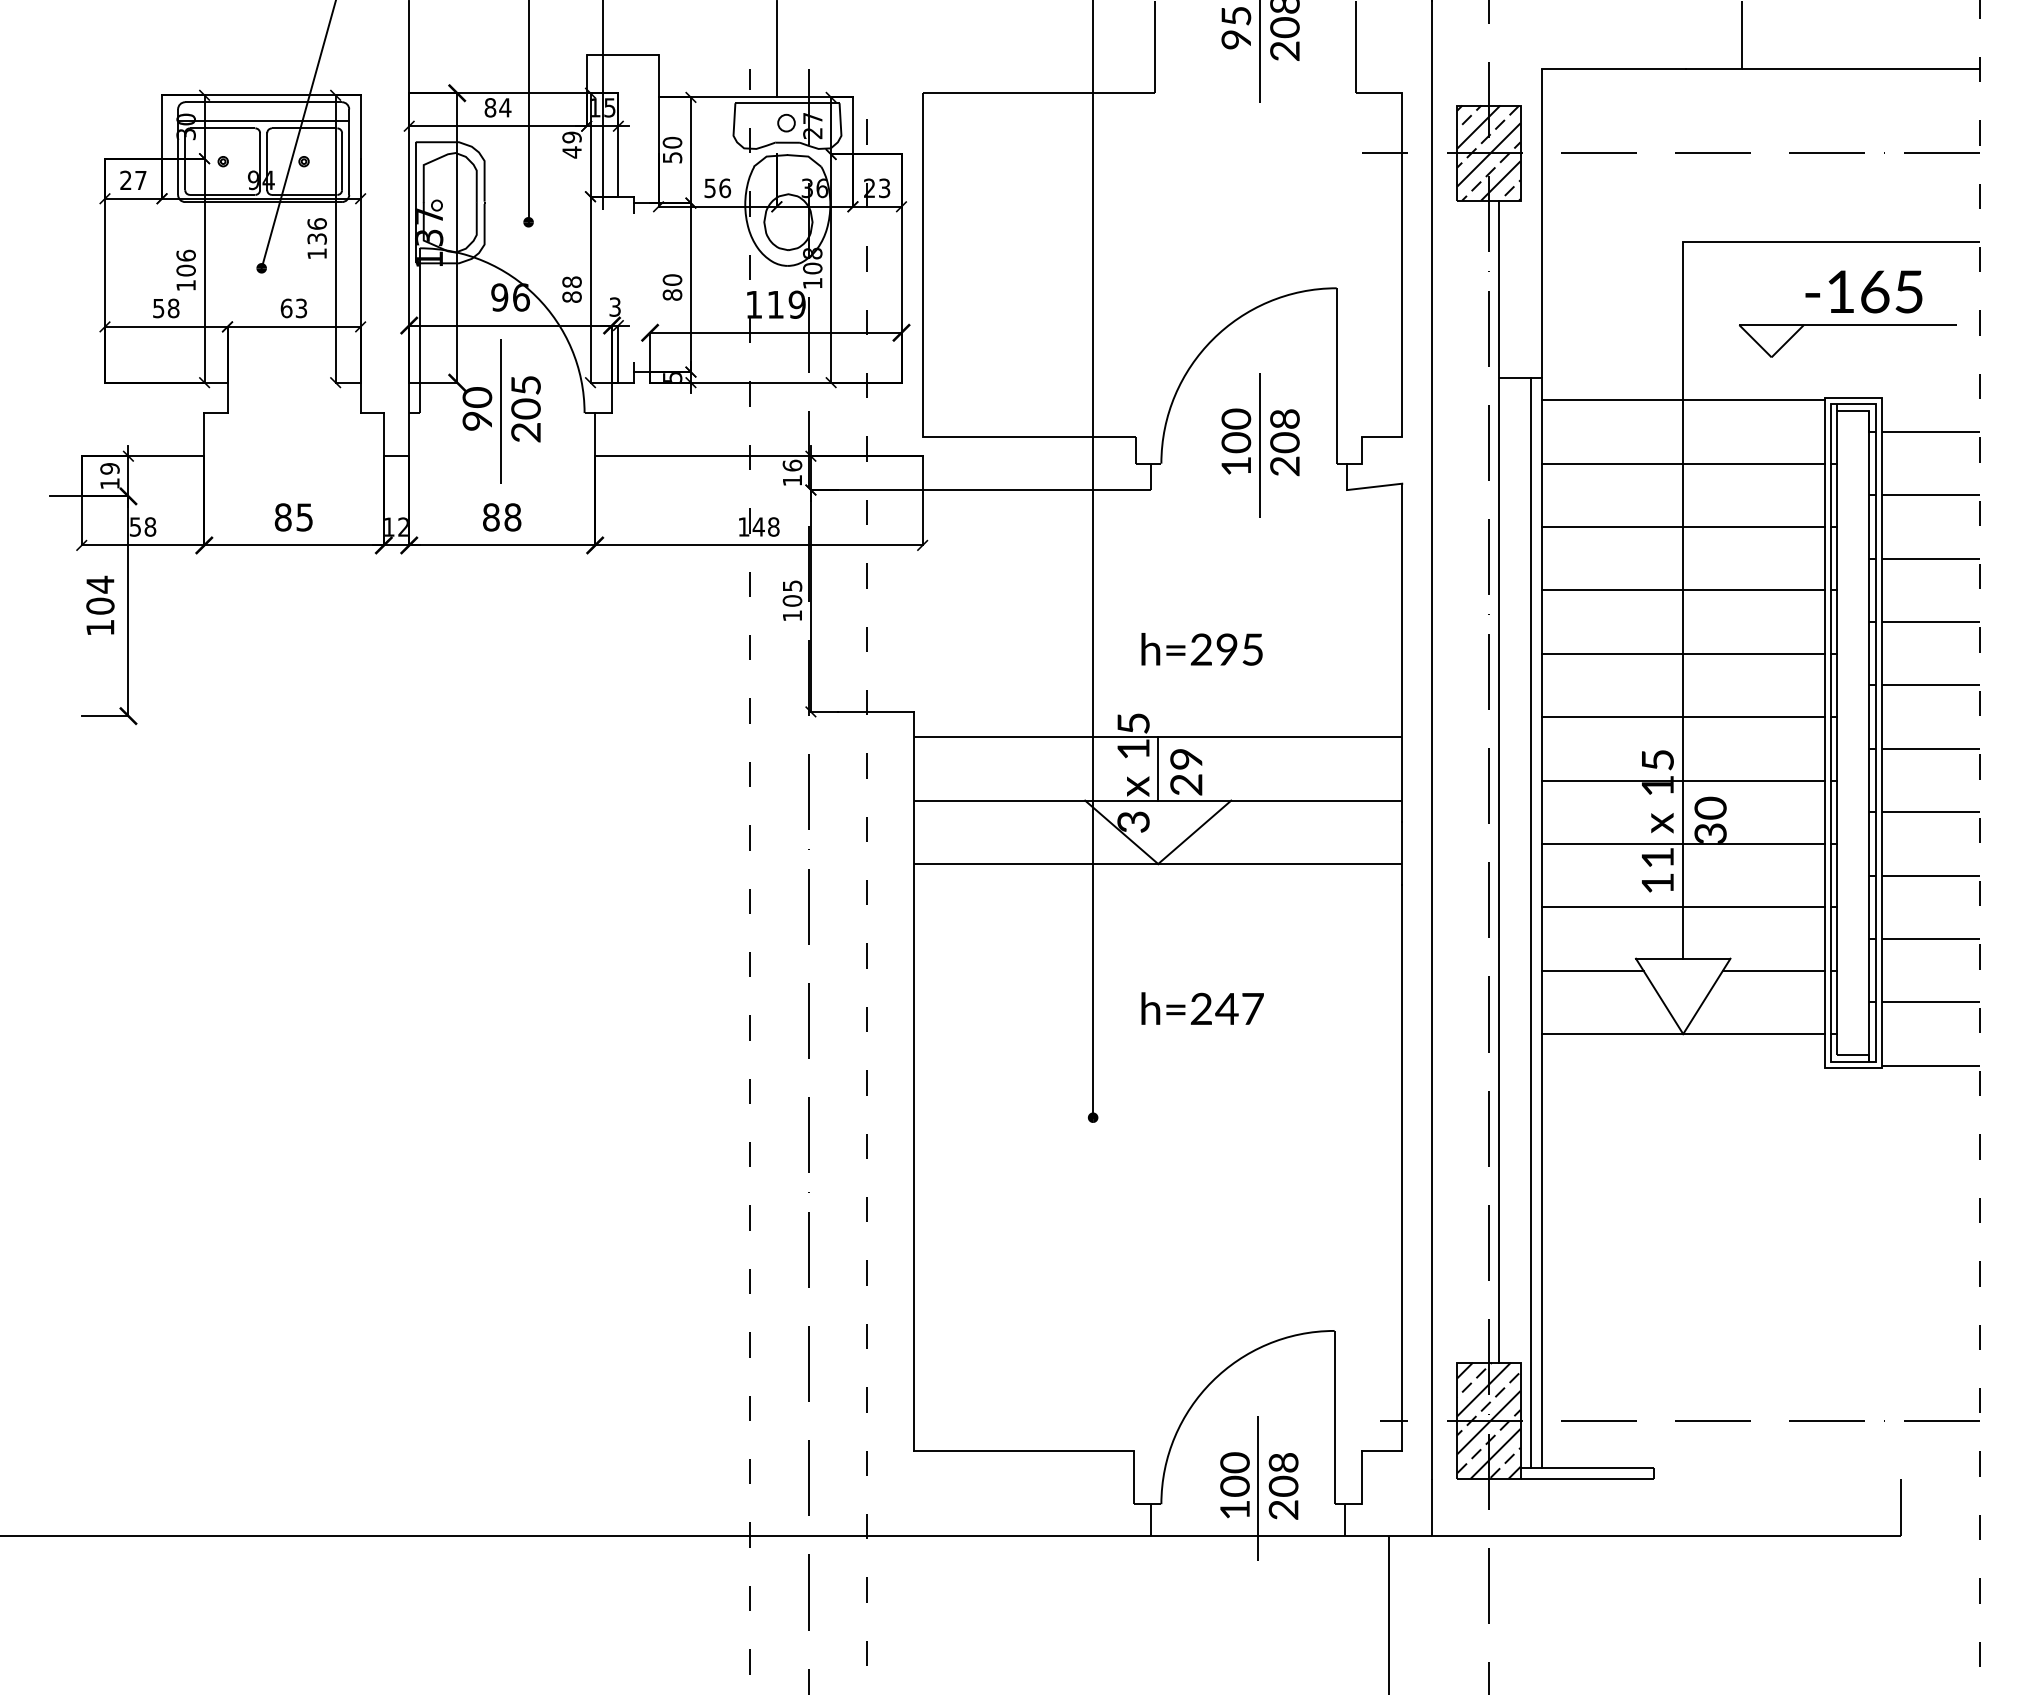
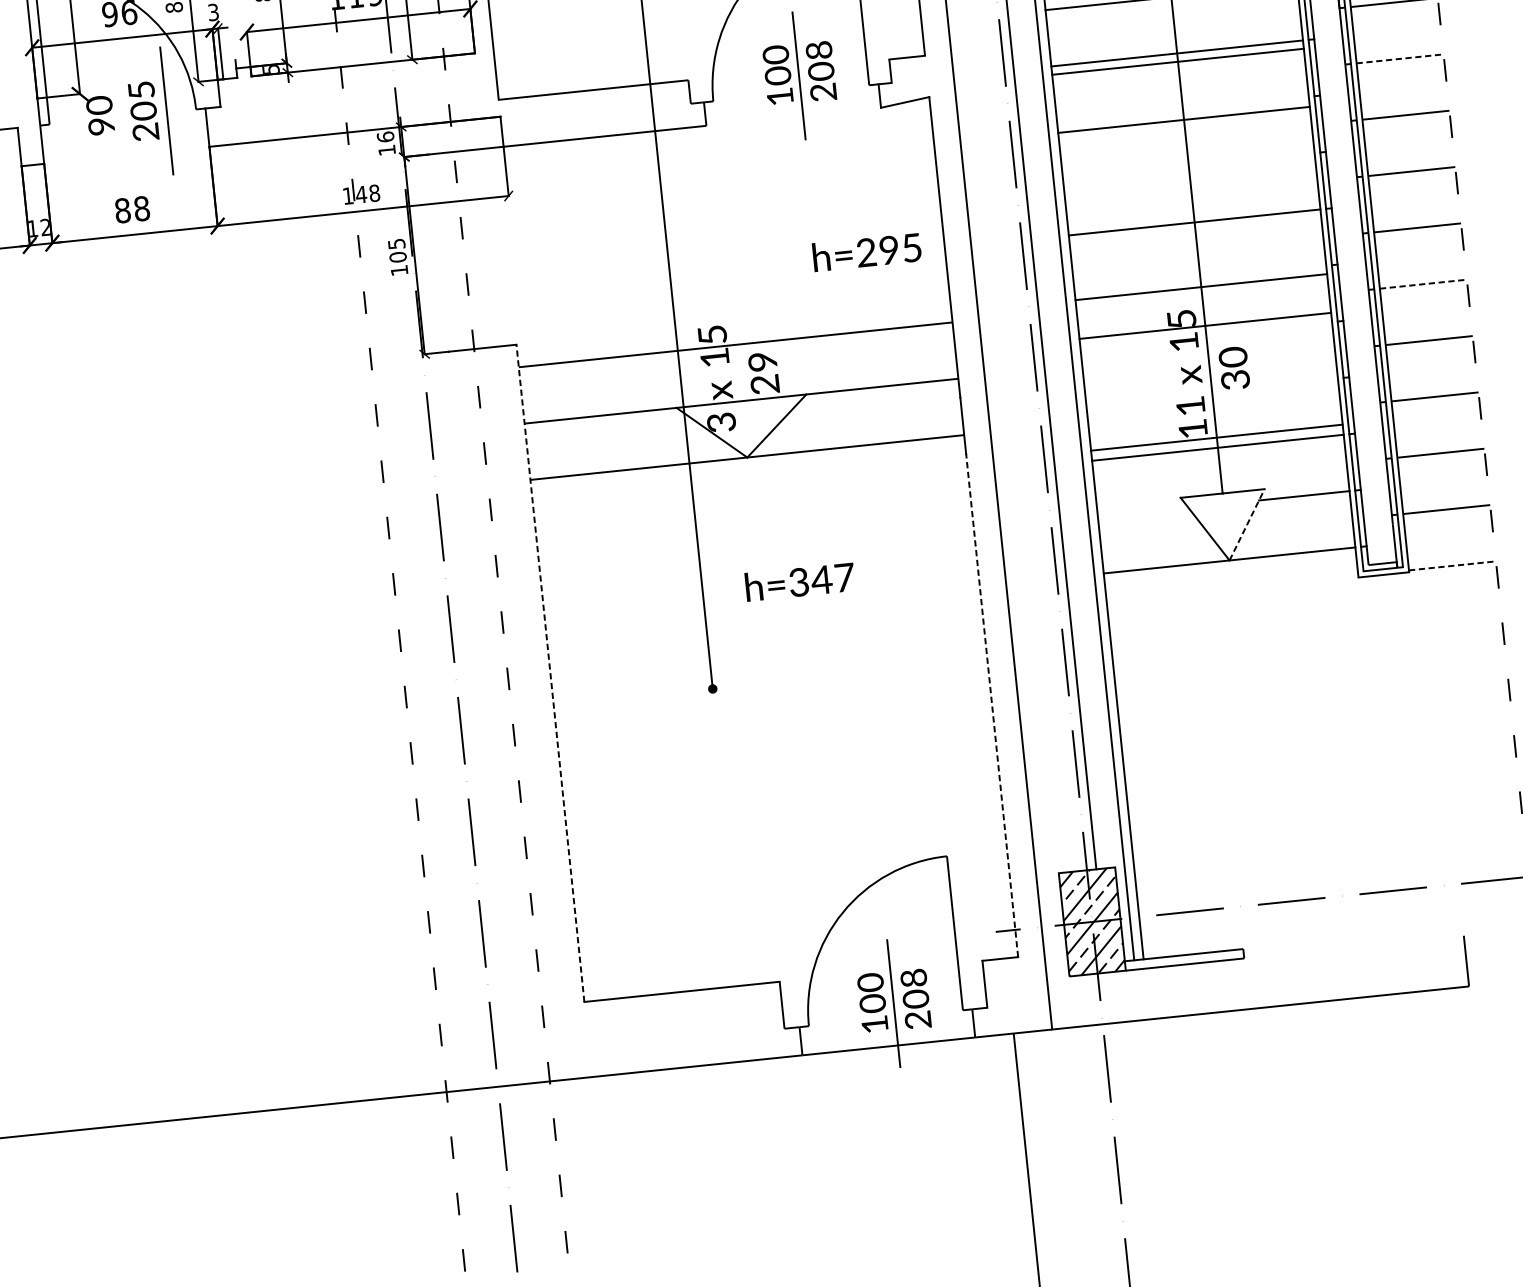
line: (500, 411) -> (166, 111), moved
line: (1930, 495) -> (1399, 59), solid -> dashed
line: (1682, 527) -> (1177, 62), moved
line: (1682, 590) -> (1183, 120), moved
text: (1201, 649) -> (866, 252), moved
line: (1682, 717) -> (1204, 326), moved
line: (1930, 748) -> (1423, 283), solid -> dashed
line: (1158, 768) -> (738, 372), removed
line: (1682, 780) -> (1200, 287), moved
line: (1682, 843) -> (1216, 437), moved
line: (1592, 970) -> (1143, 512), removed
line: (1707, 995) -> (1247, 523), solid -> dashed
text: (1200, 1009) -> (798, 582), h=247 -> h=347
line: (1930, 1065) -> (1452, 565), solid -> dashed
line: (914, 1081) -> (550, 673), solid -> dashed
line: (1402, 1167) -> (992, 704), solid -> dashed

